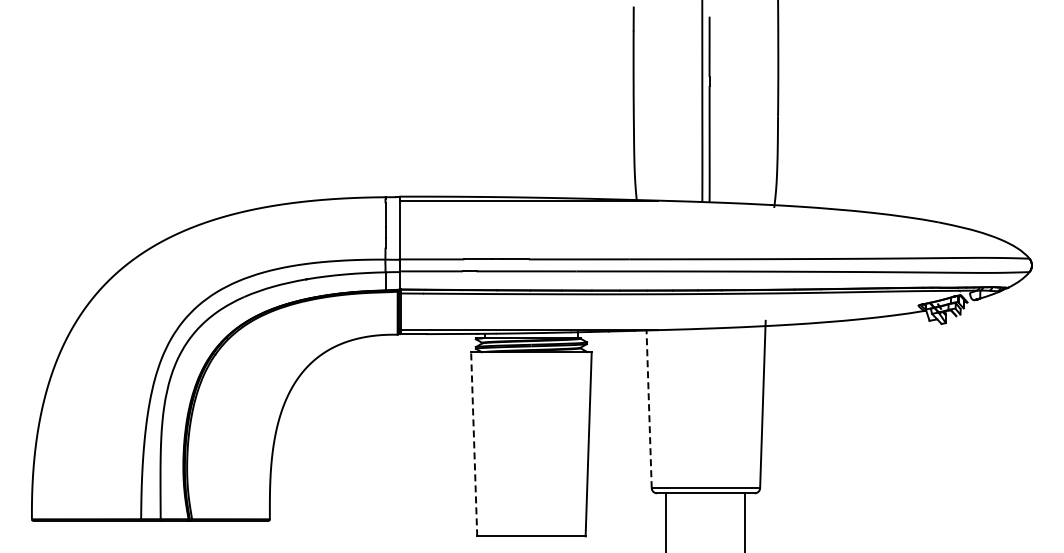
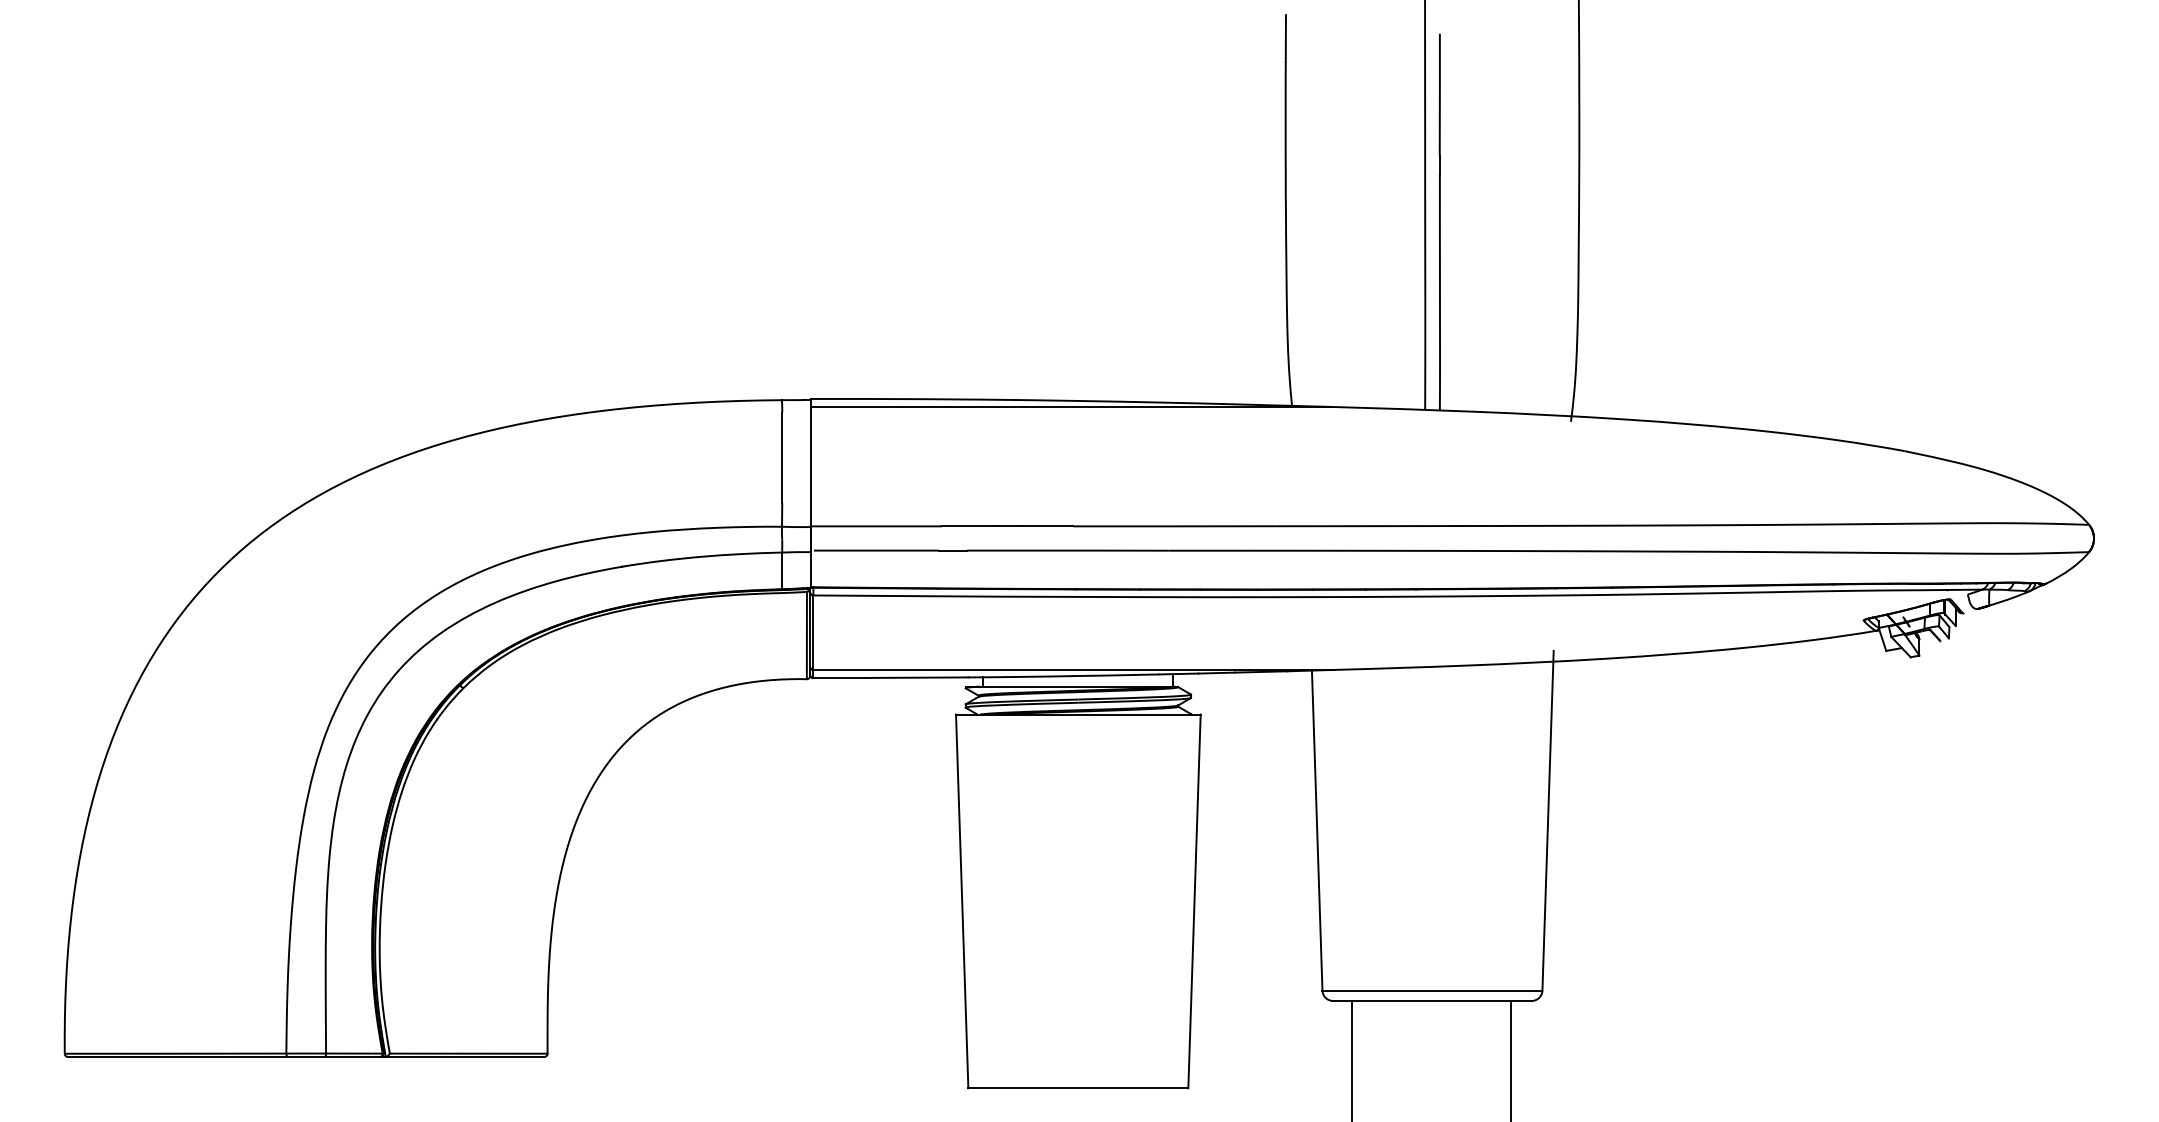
line: (649, 409) -> (1317, 830), dashed -> solid
line: (474, 443) -> (962, 899), dashed -> solid

